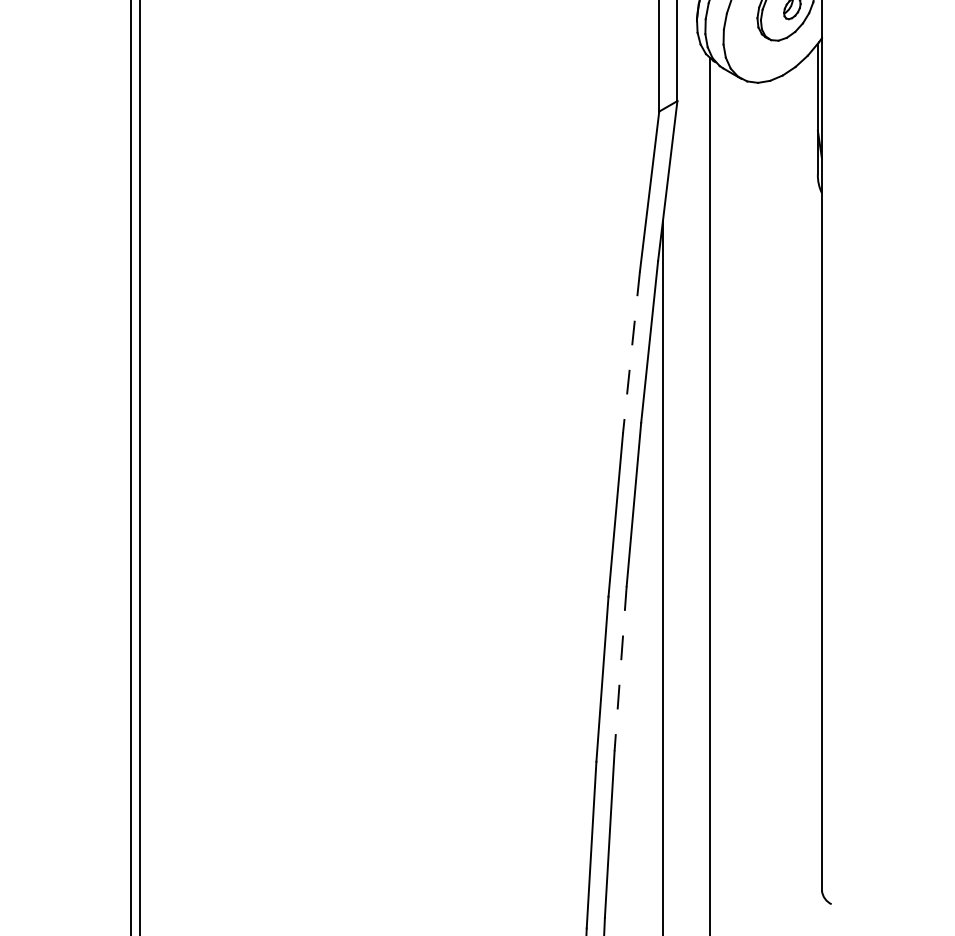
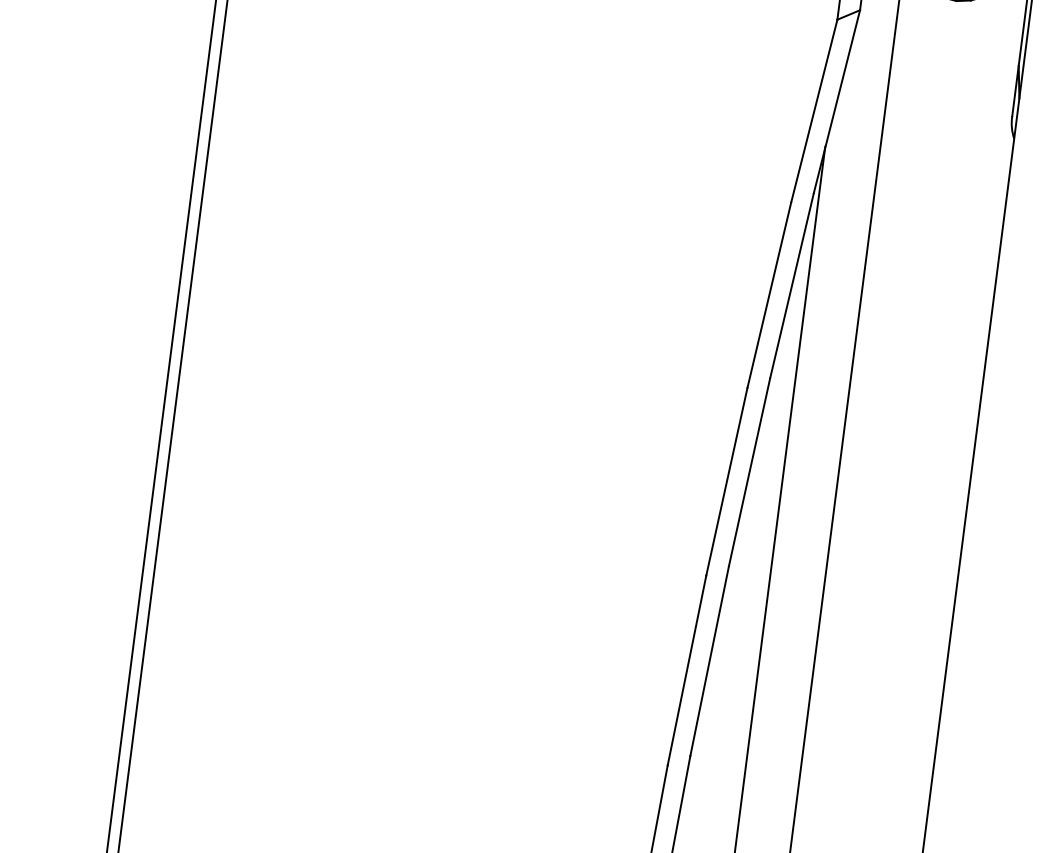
line: (631, 352) -> (769, 295), dashed -> solid
line: (620, 668) -> (709, 660), dashed -> solid

